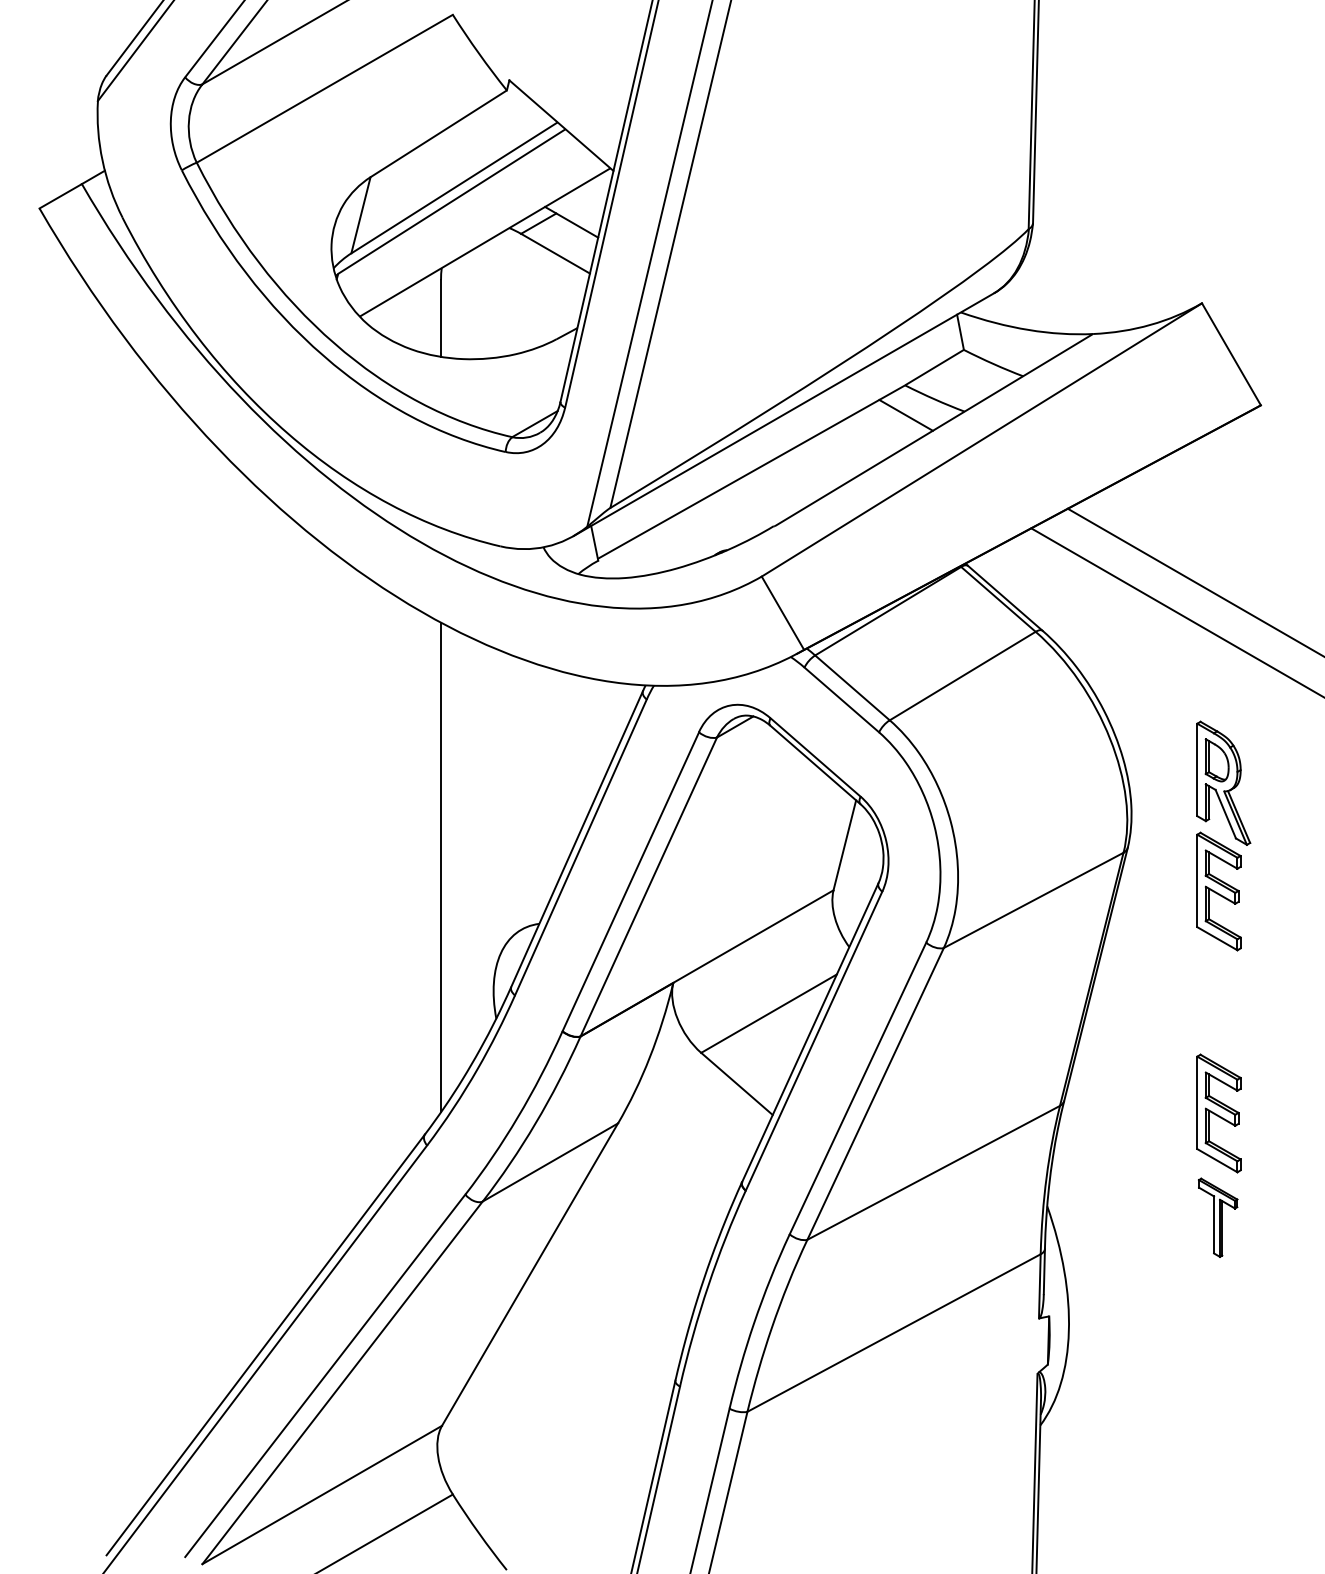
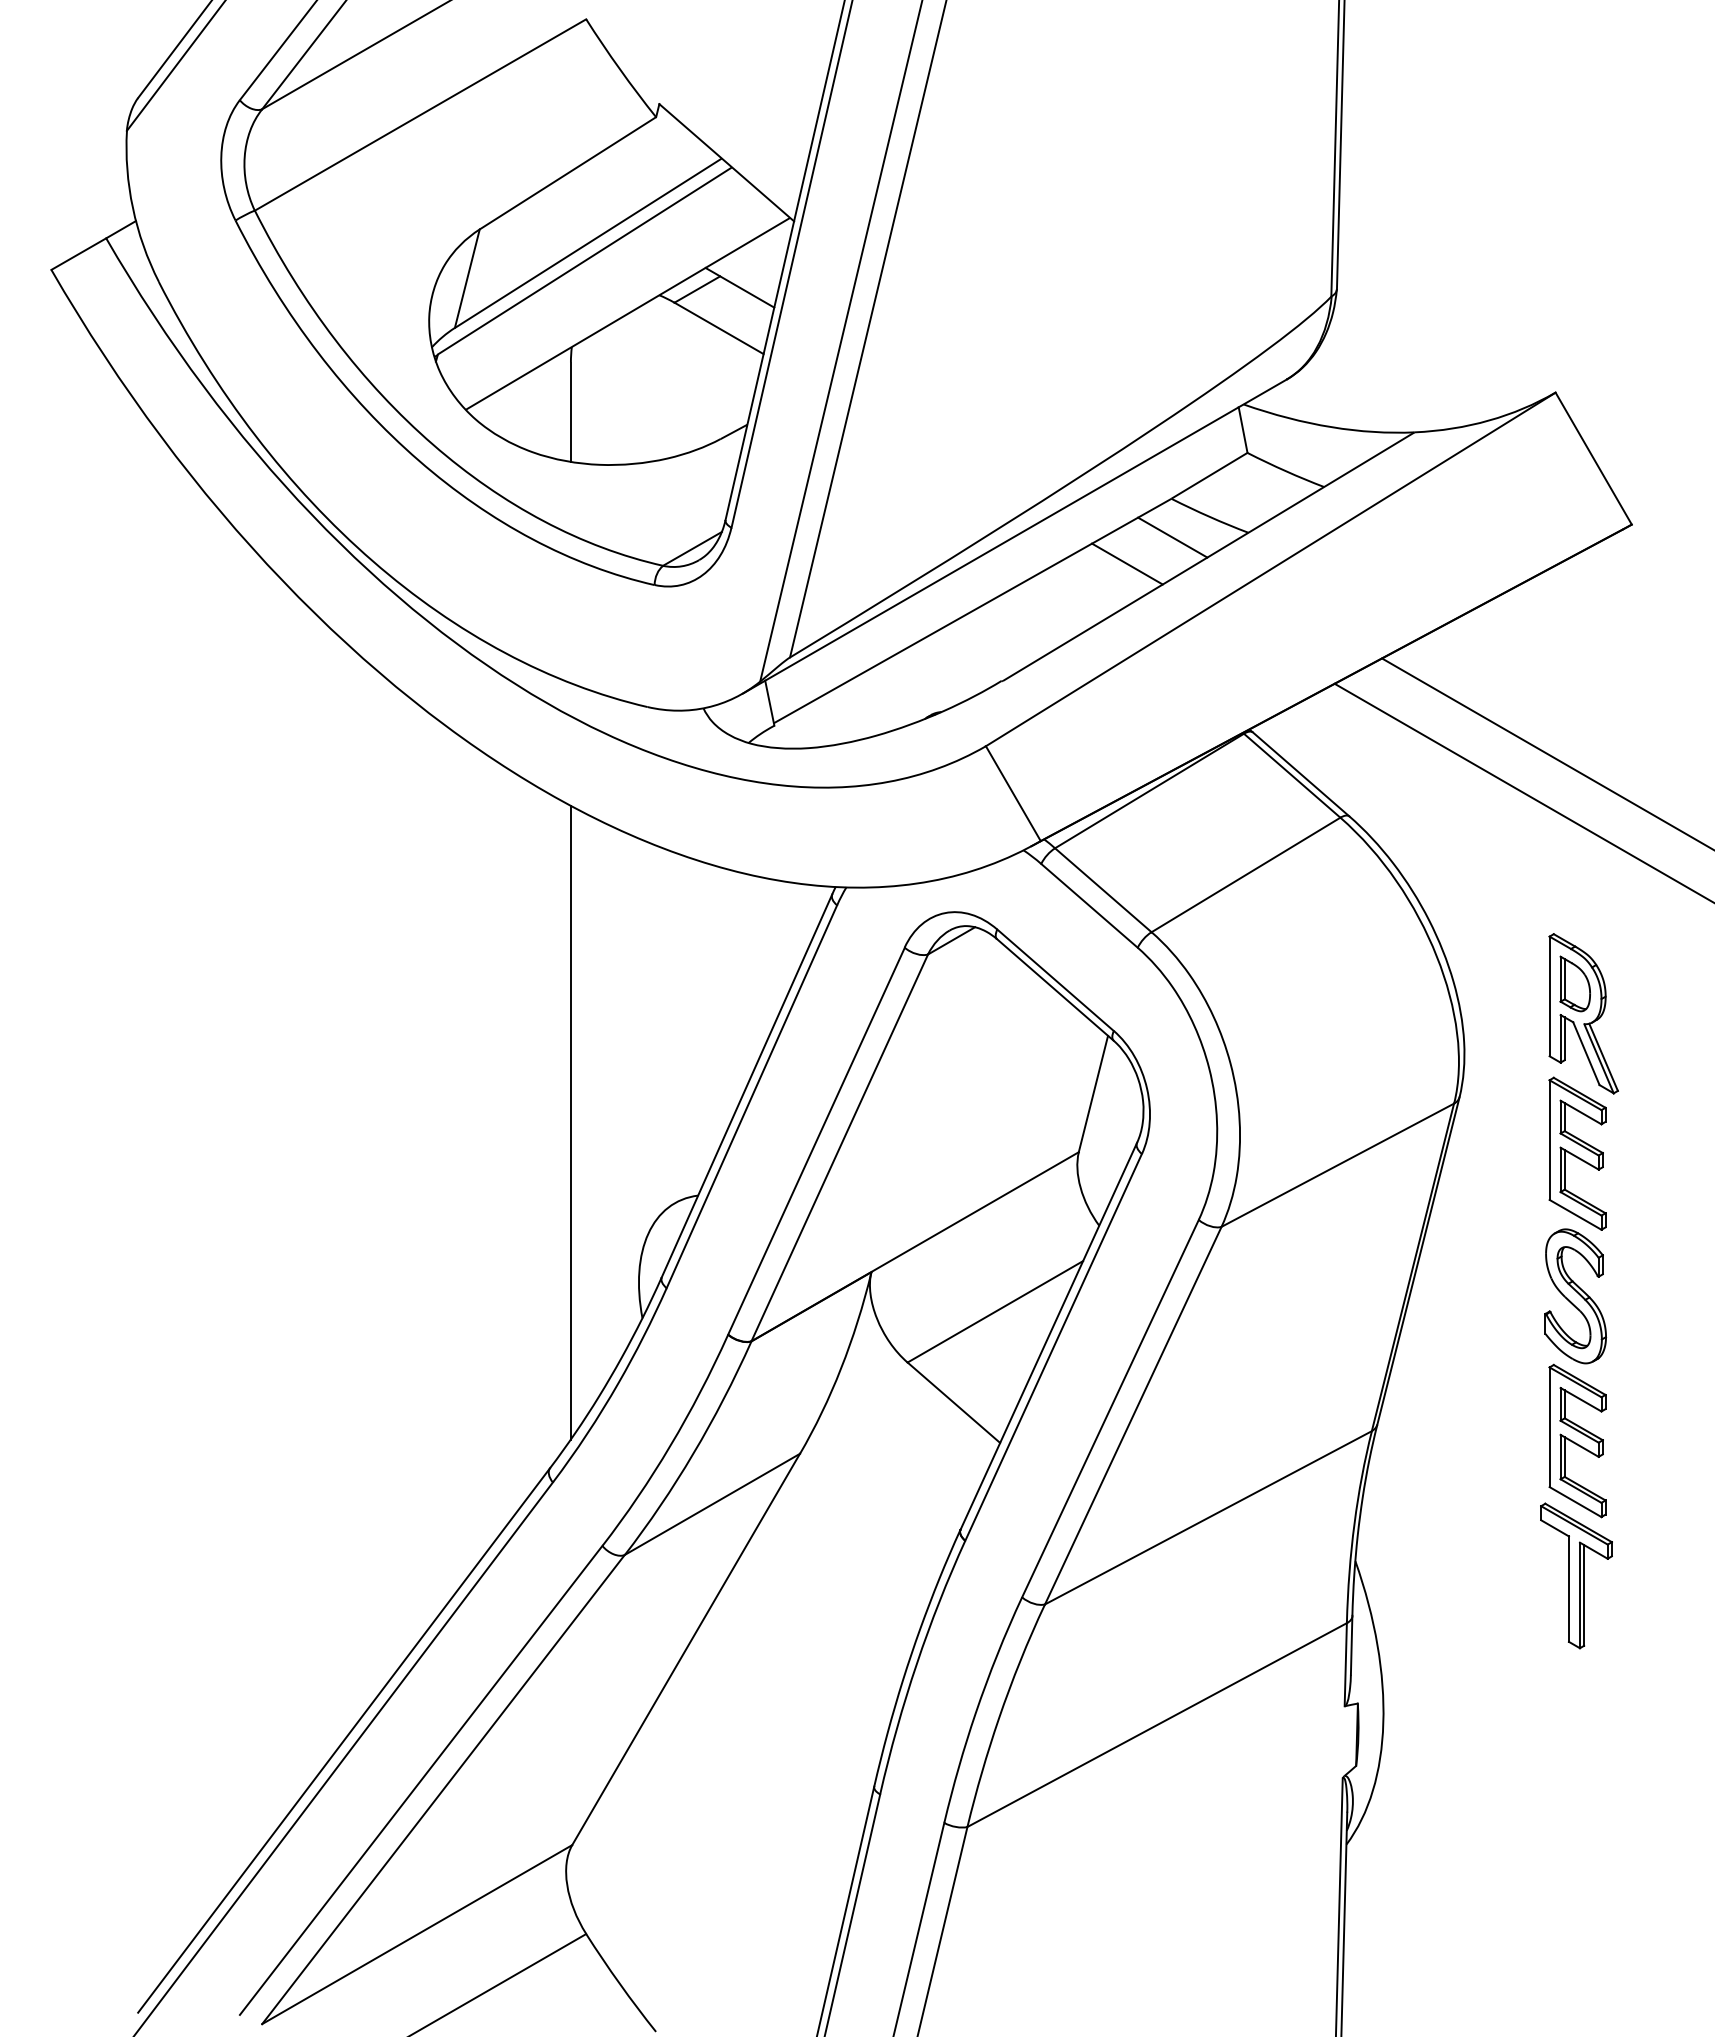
line: (871, 435) -> (1127, 563), added
part: (1217, 1001) -> (1575, 1296), added
part: (1218, 1217) -> (1576, 1575), size x1.43

